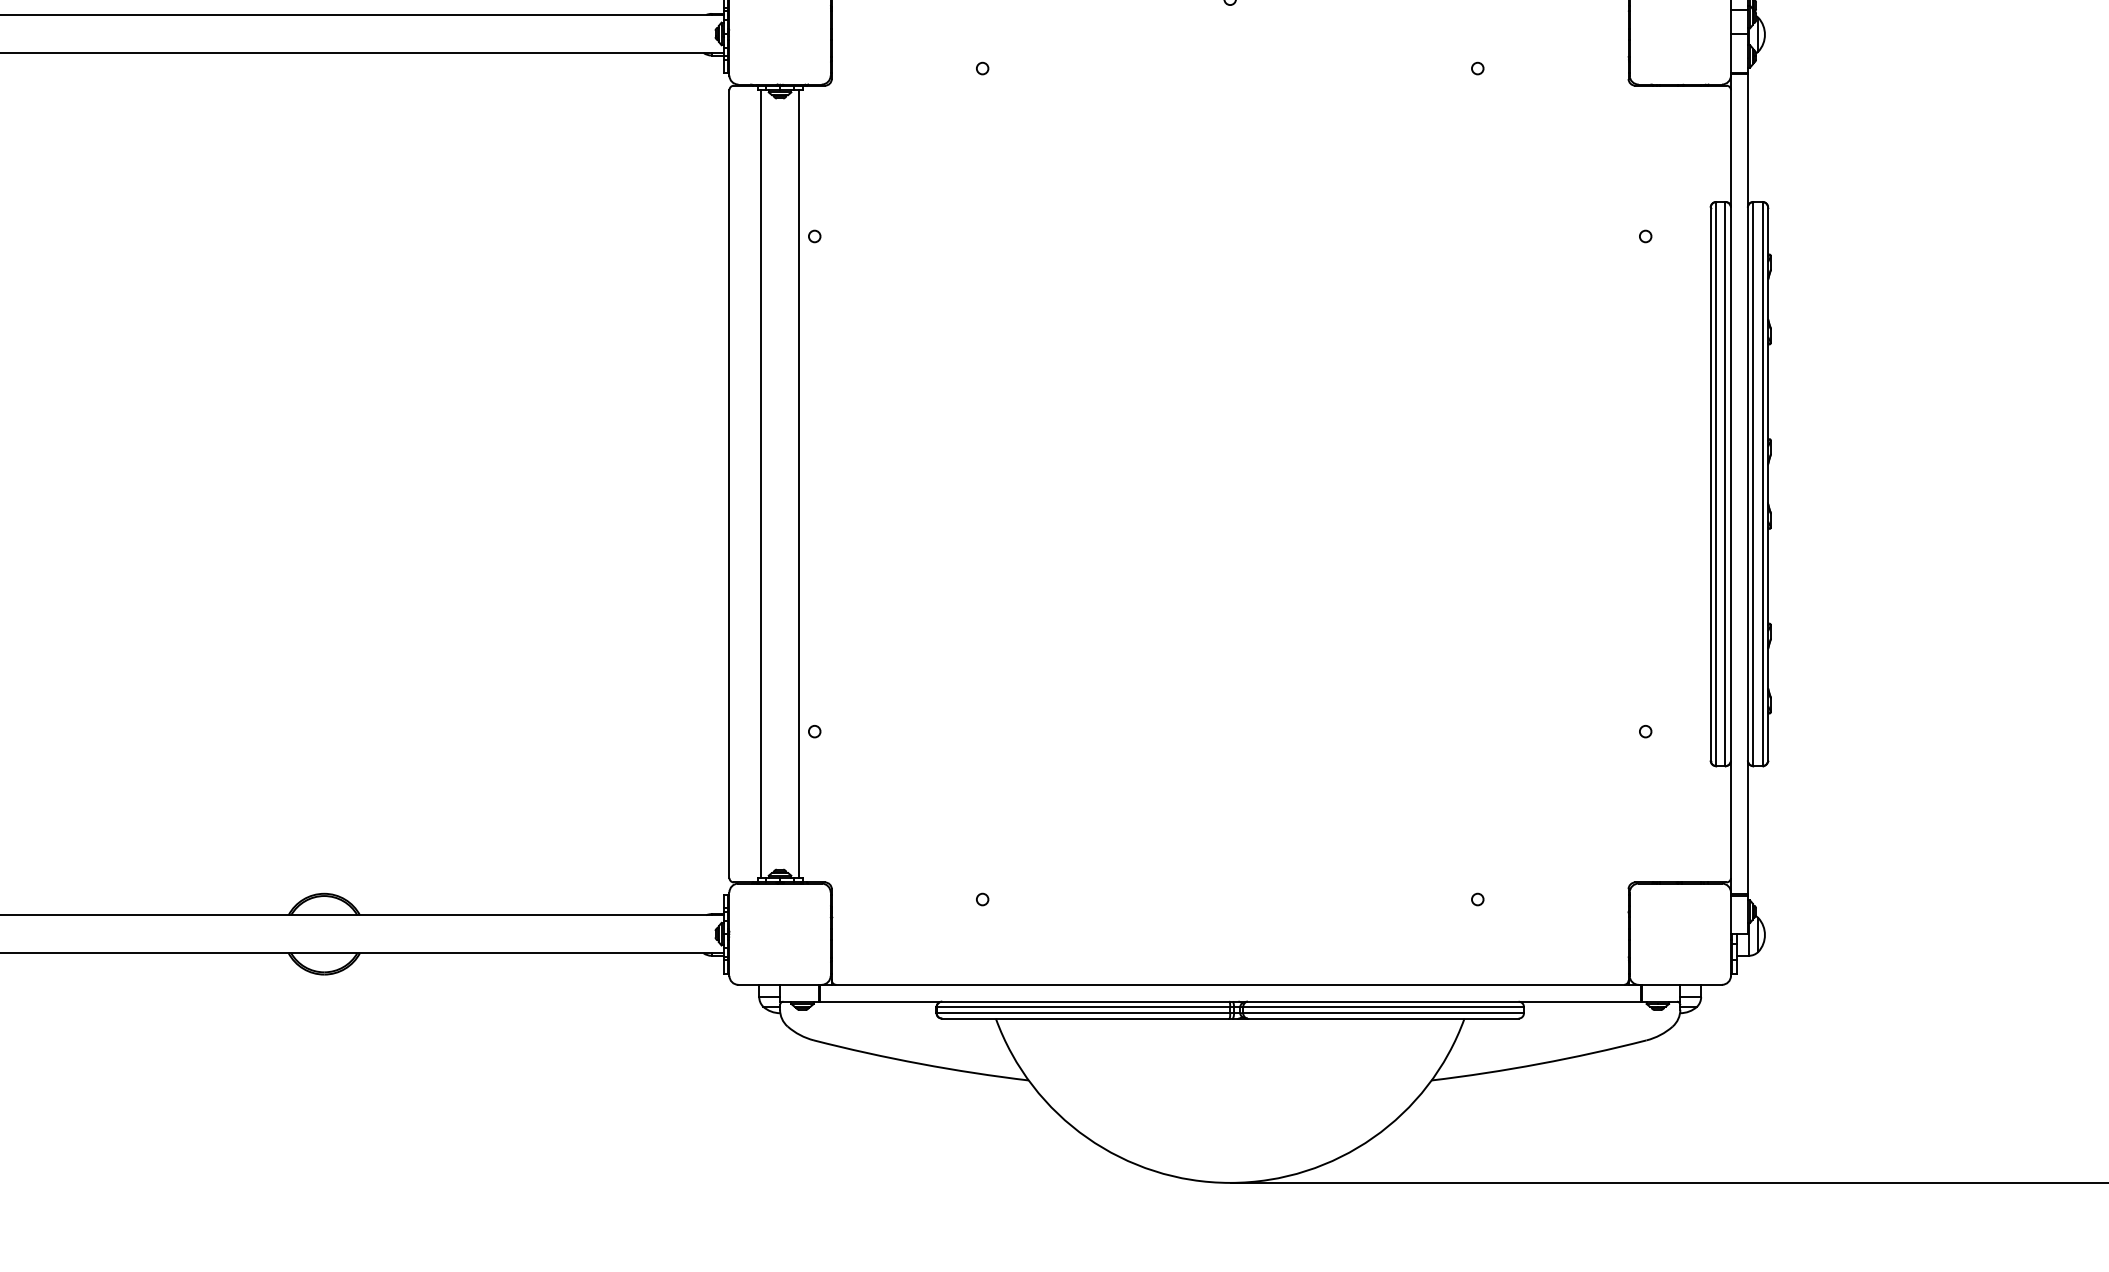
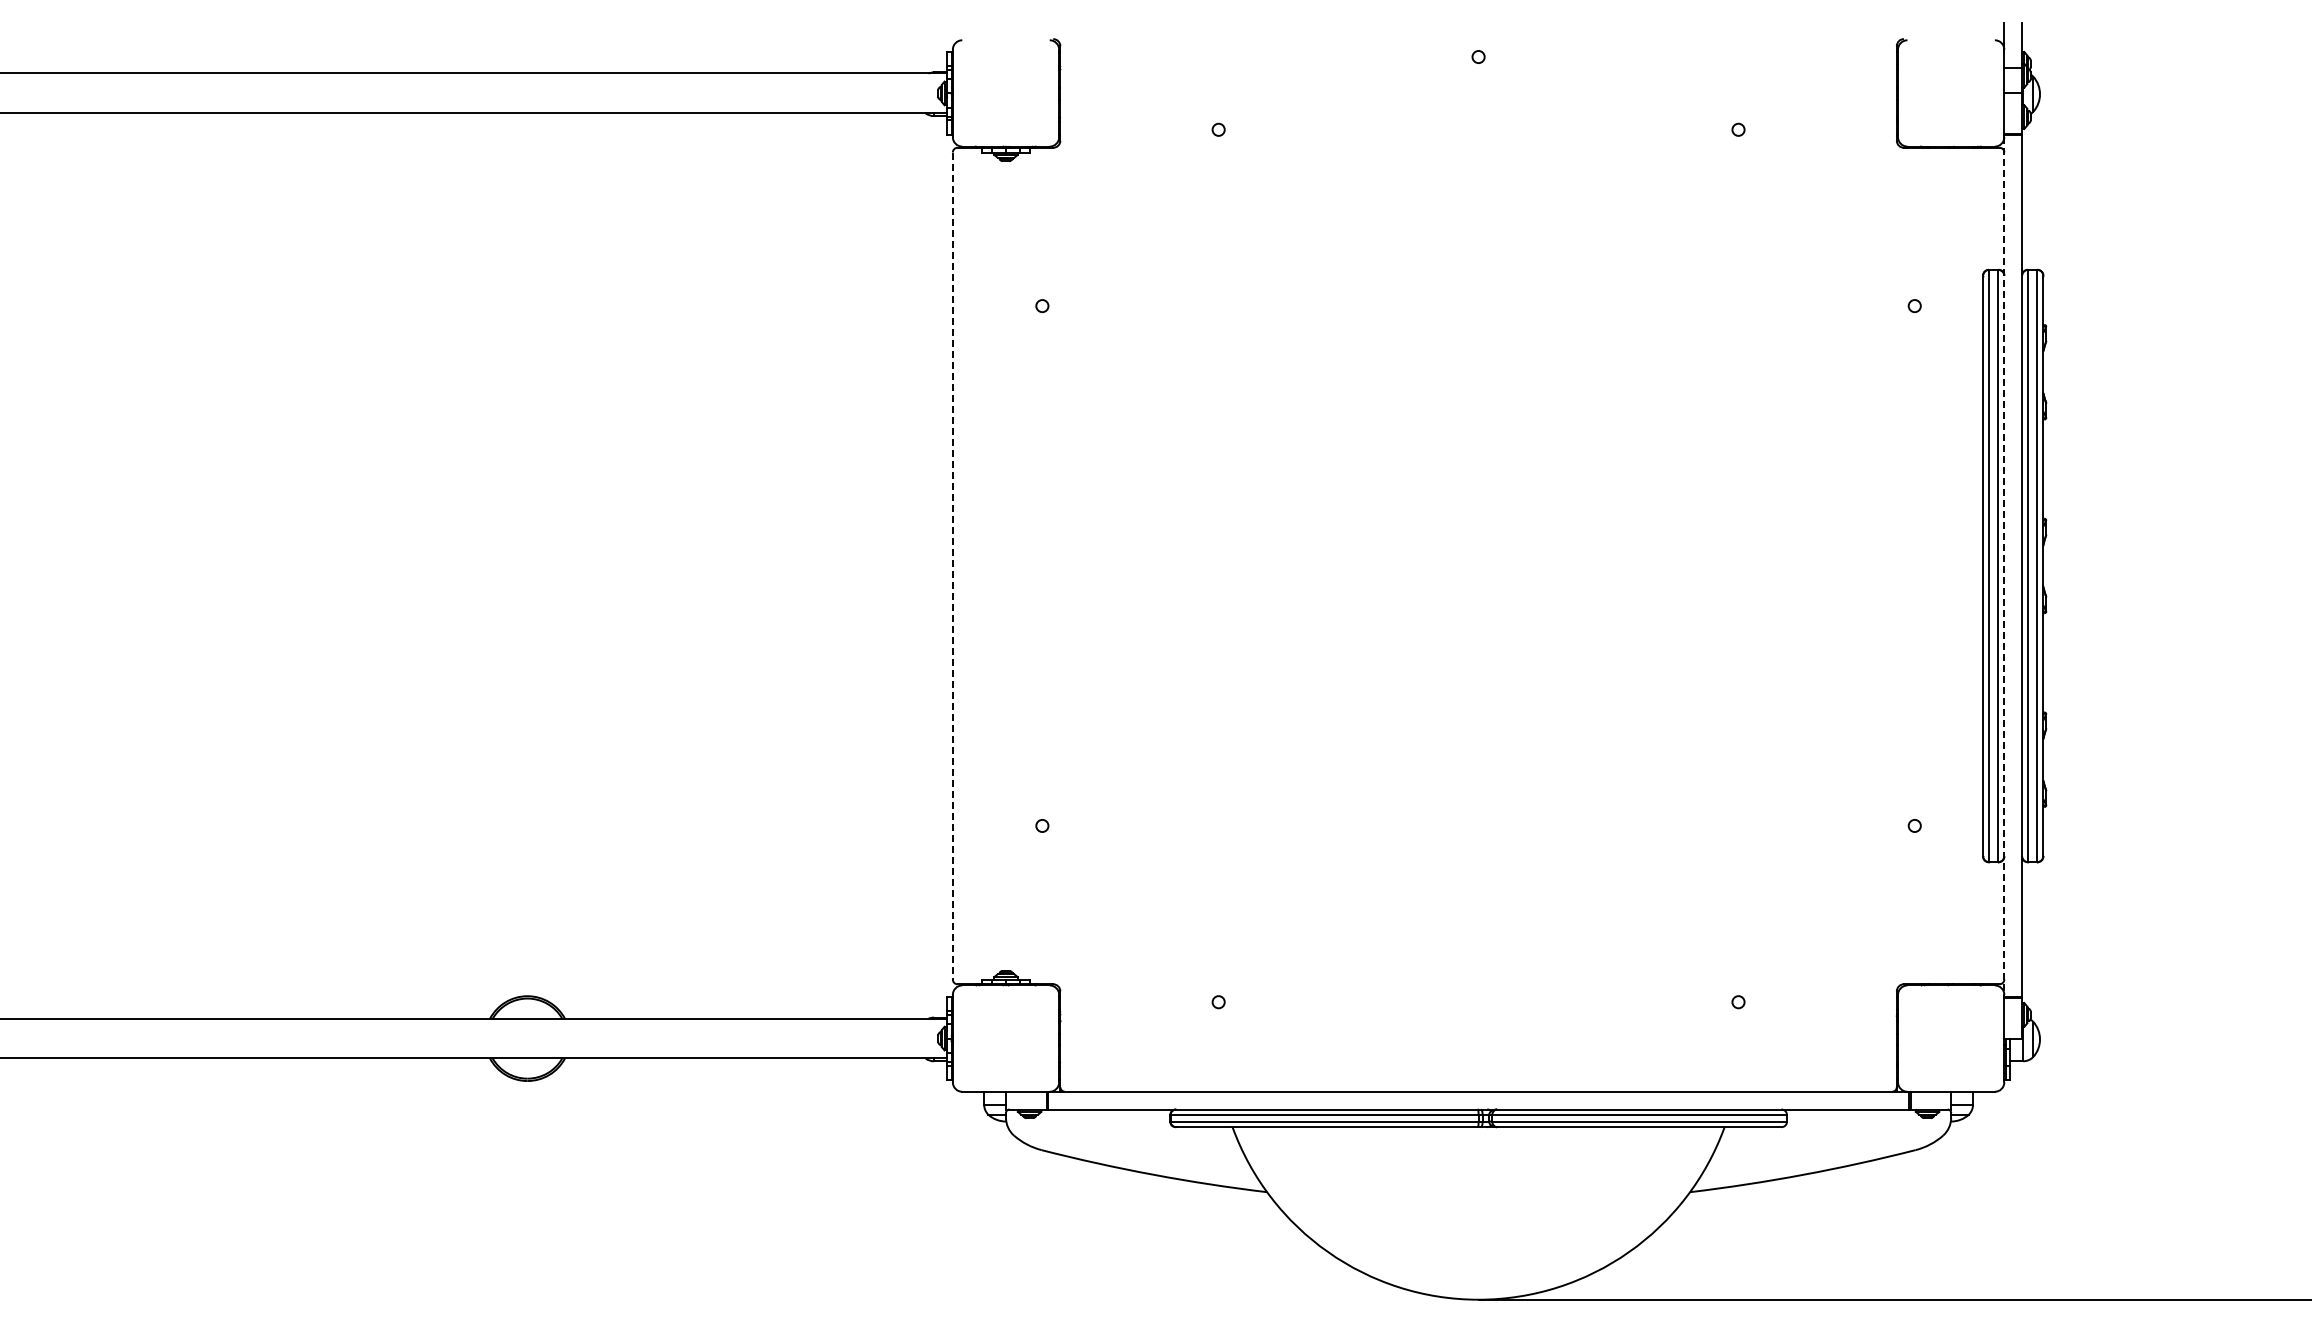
line: (761, 483) -> (986, 565), removed
line: (798, 483) -> (1025, 565), removed
line: (729, 484) -> (952, 566), solid -> dashed
line: (1731, 484) -> (2004, 566), solid -> dashed

